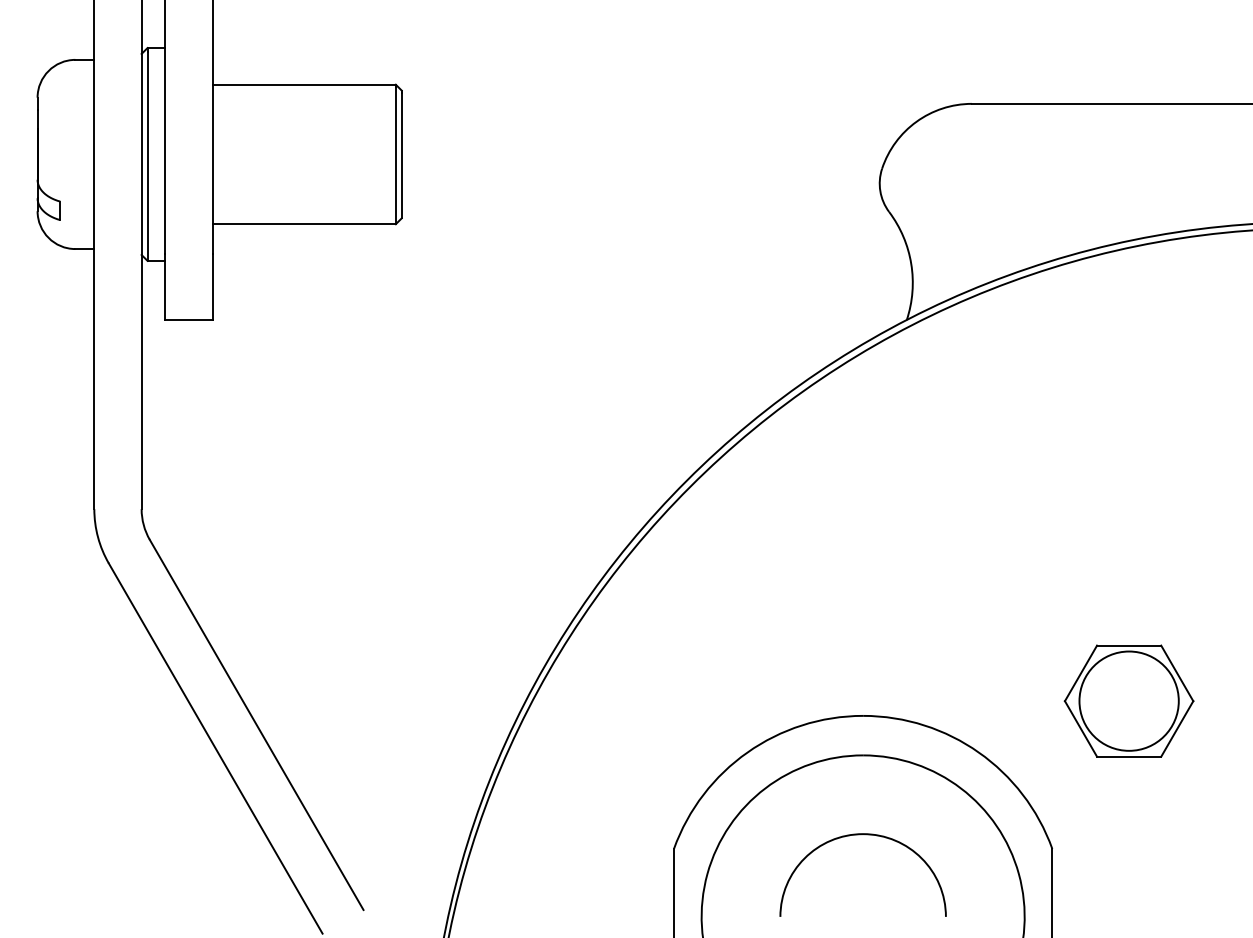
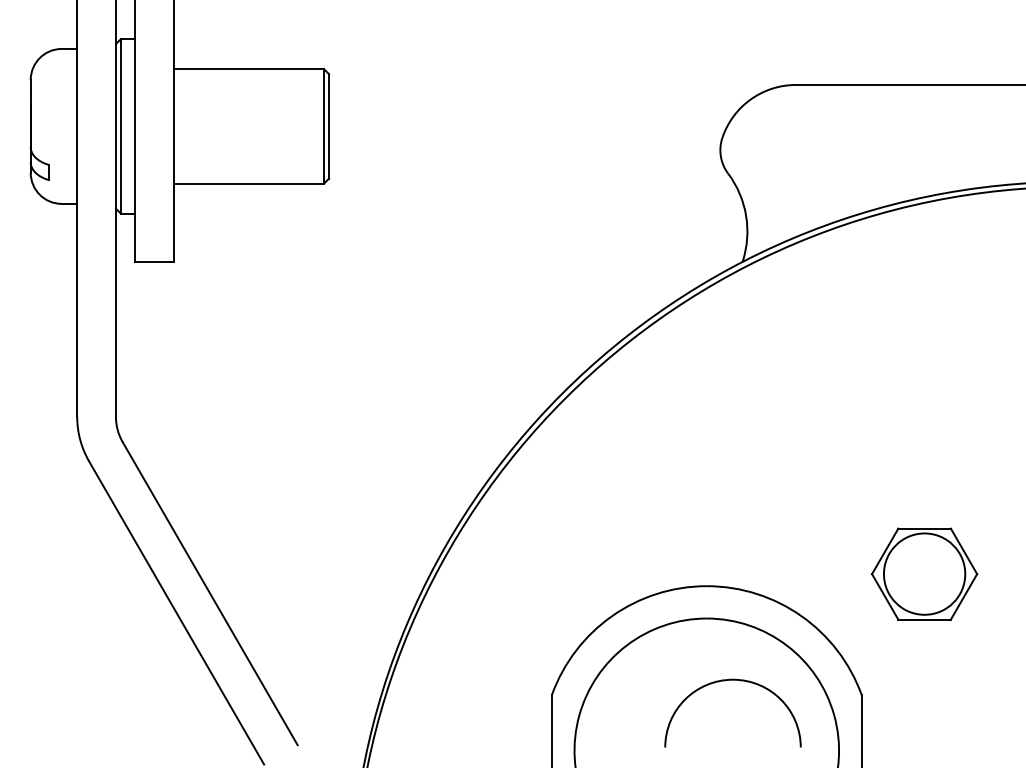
arc: (861, 835) -> (731, 680), moved

